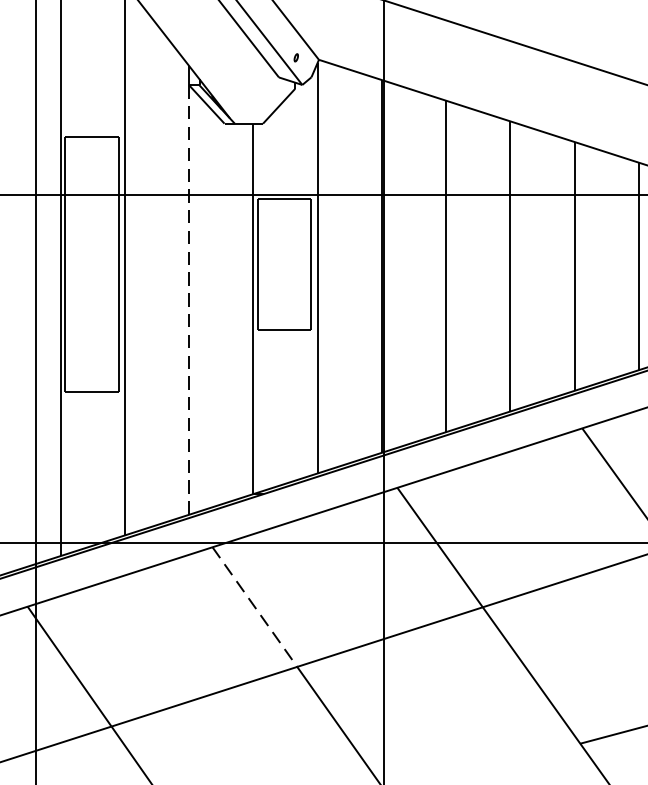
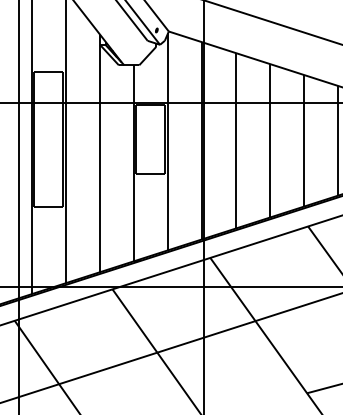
line: (189, 299) -> (100, 158), dashed -> solid
line: (254, 608) -> (134, 321), dashed -> solid

